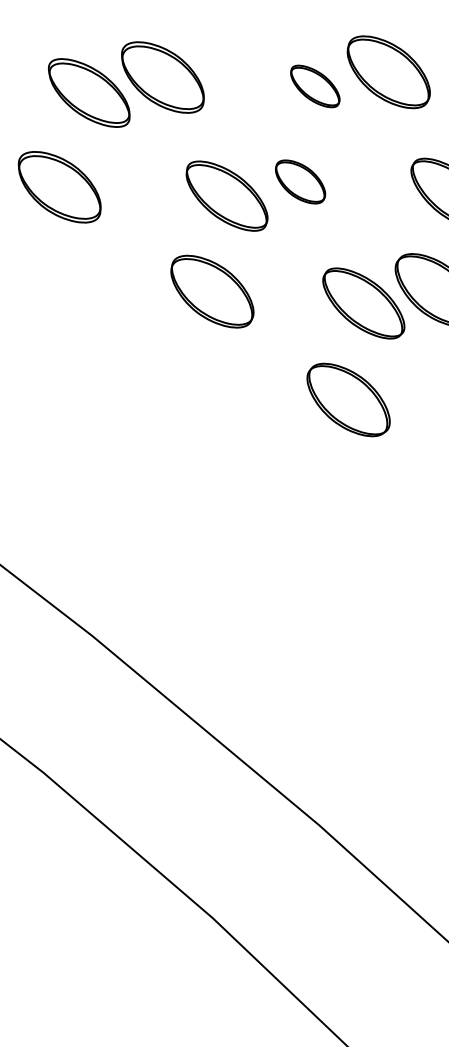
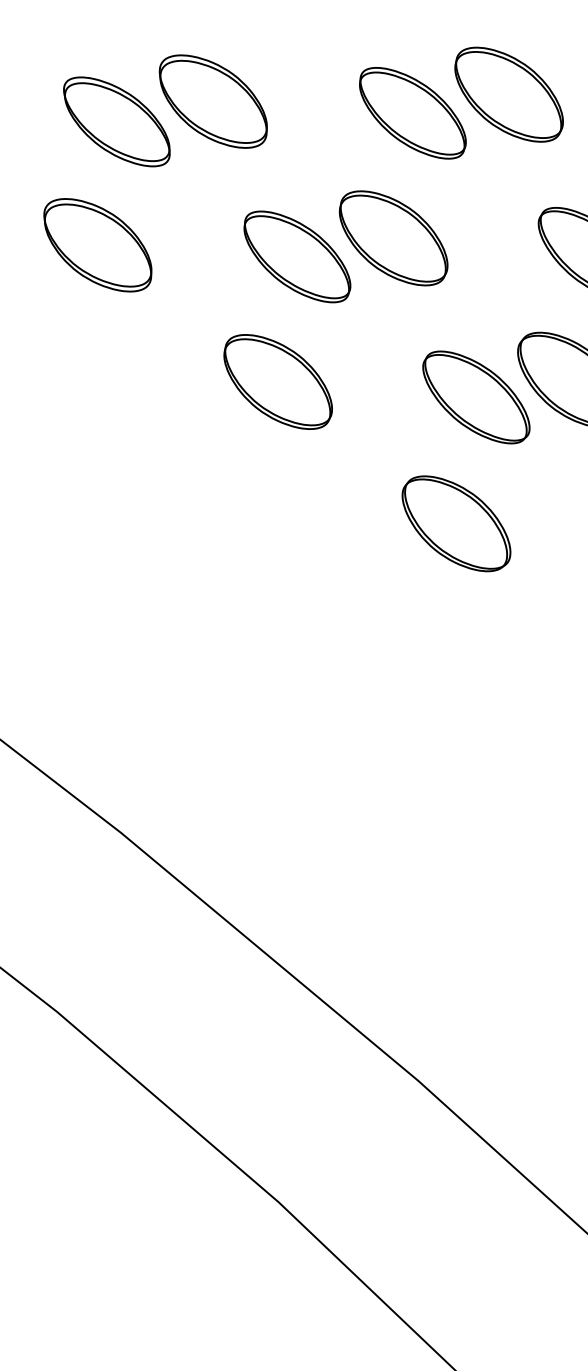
part: (315, 86) -> (413, 113), size x1.67
part: (300, 181) -> (393, 237), size x1.67
part: (59, 187) -> (97, 245), moved

